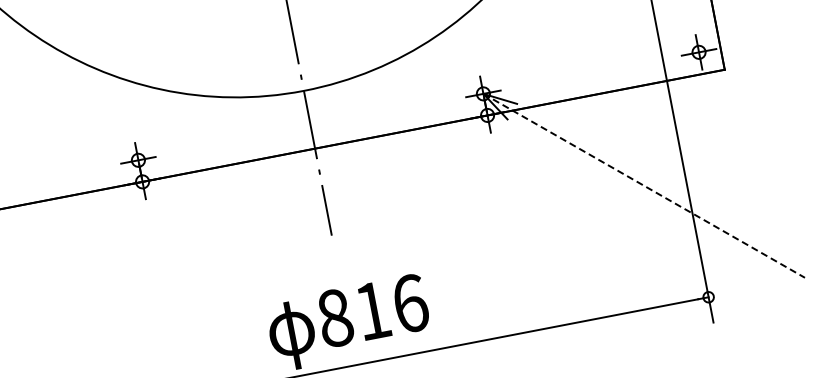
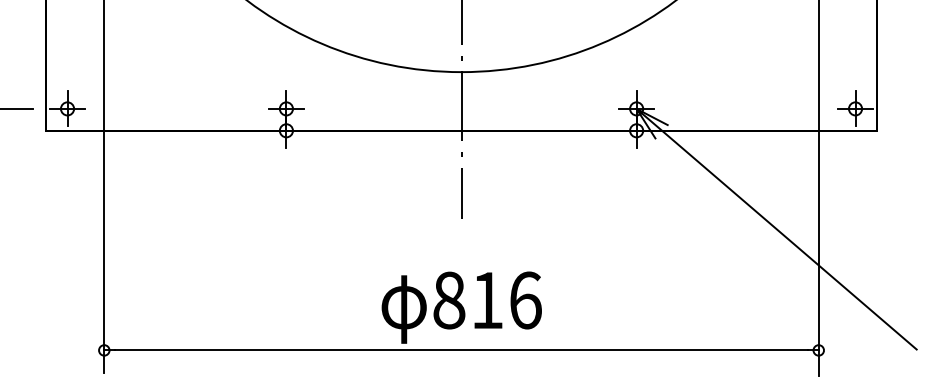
line: (644, 186) -> (776, 229), dashed -> solid

